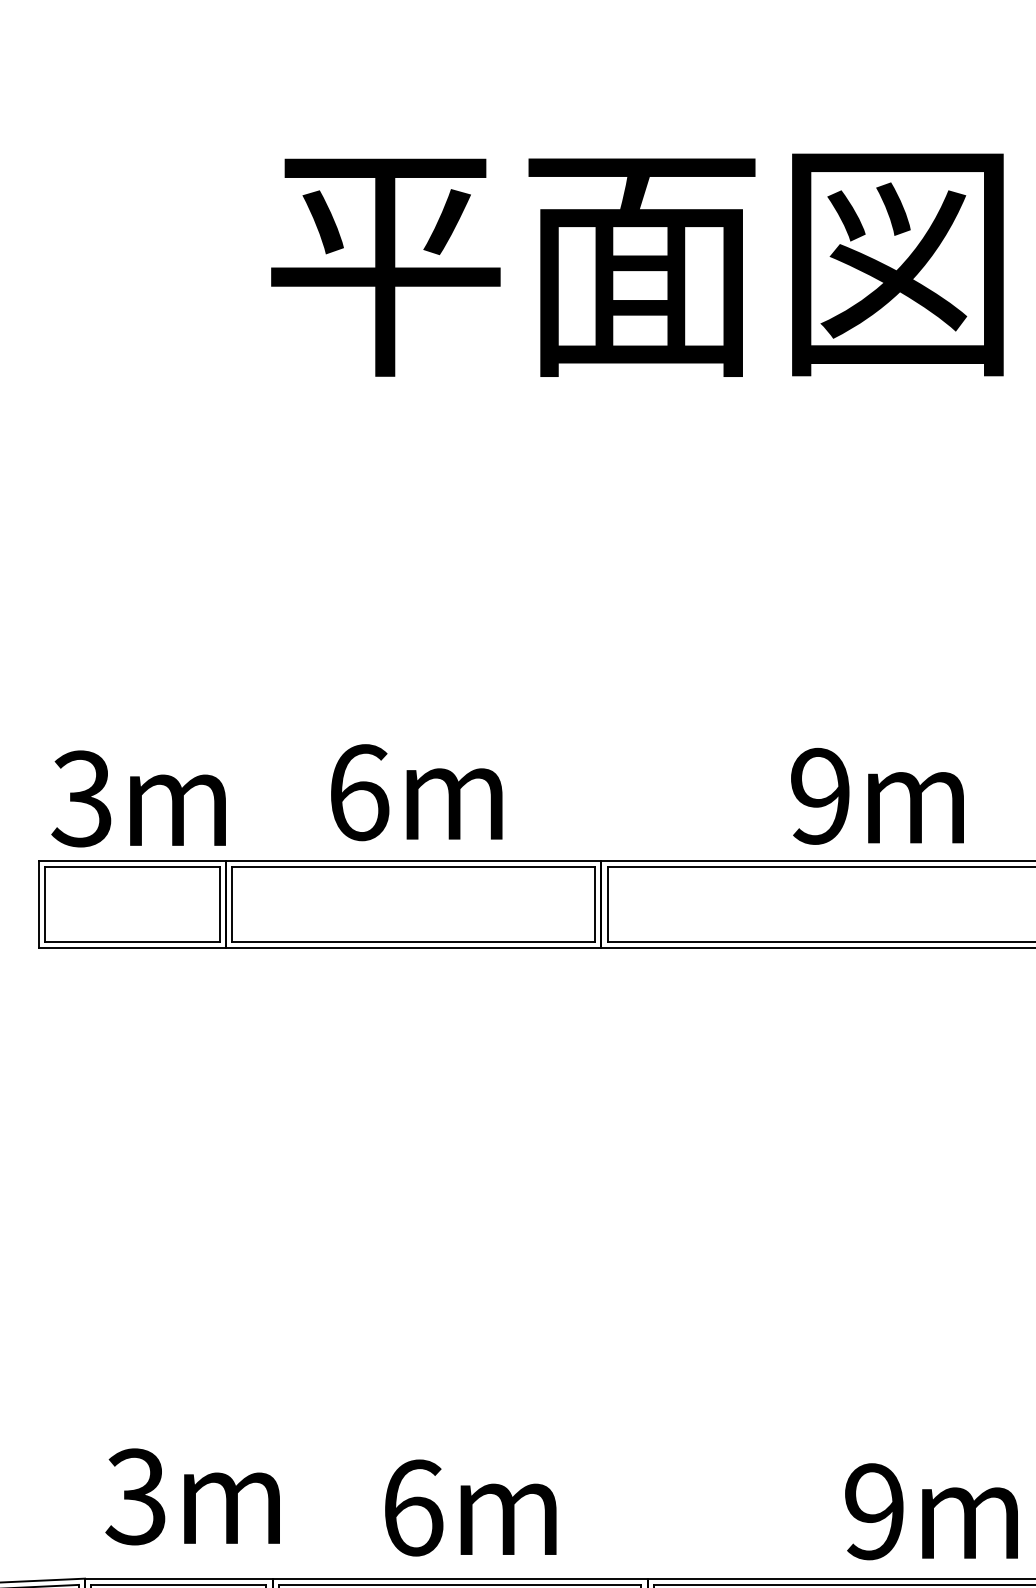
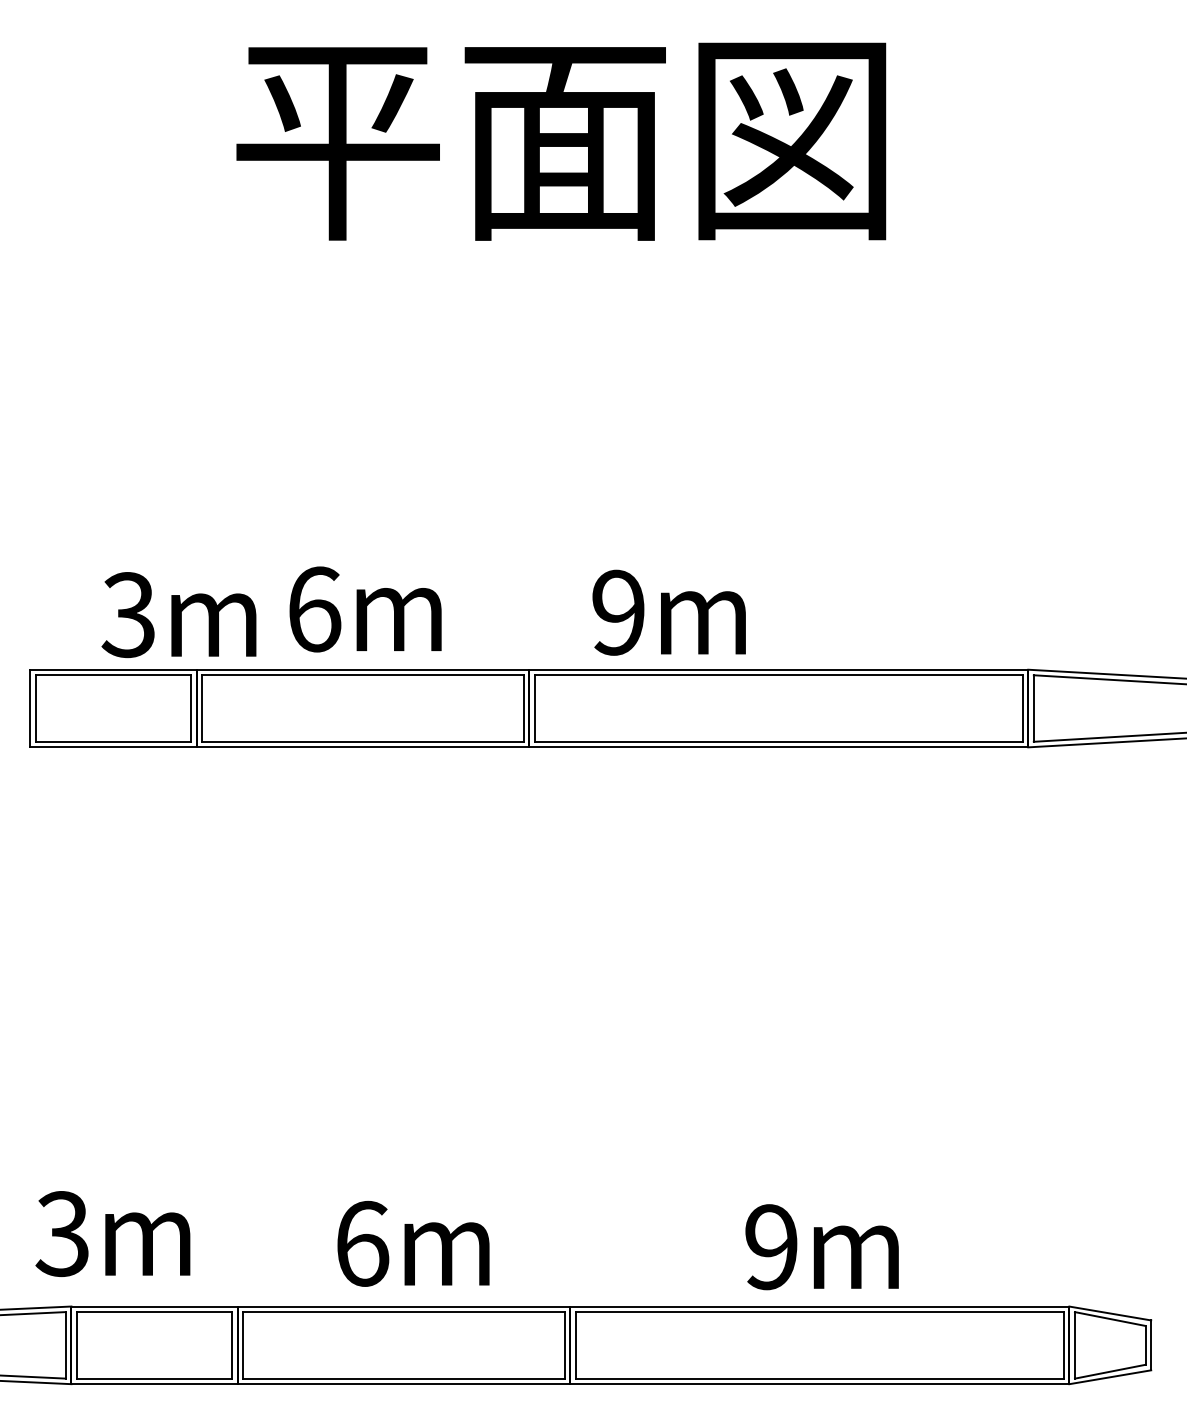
text: (876, 796) -> (668, 612), moved
text: (138, 799) -> (178, 615), moved
text: (192, 1496) -> (112, 1233), moved

